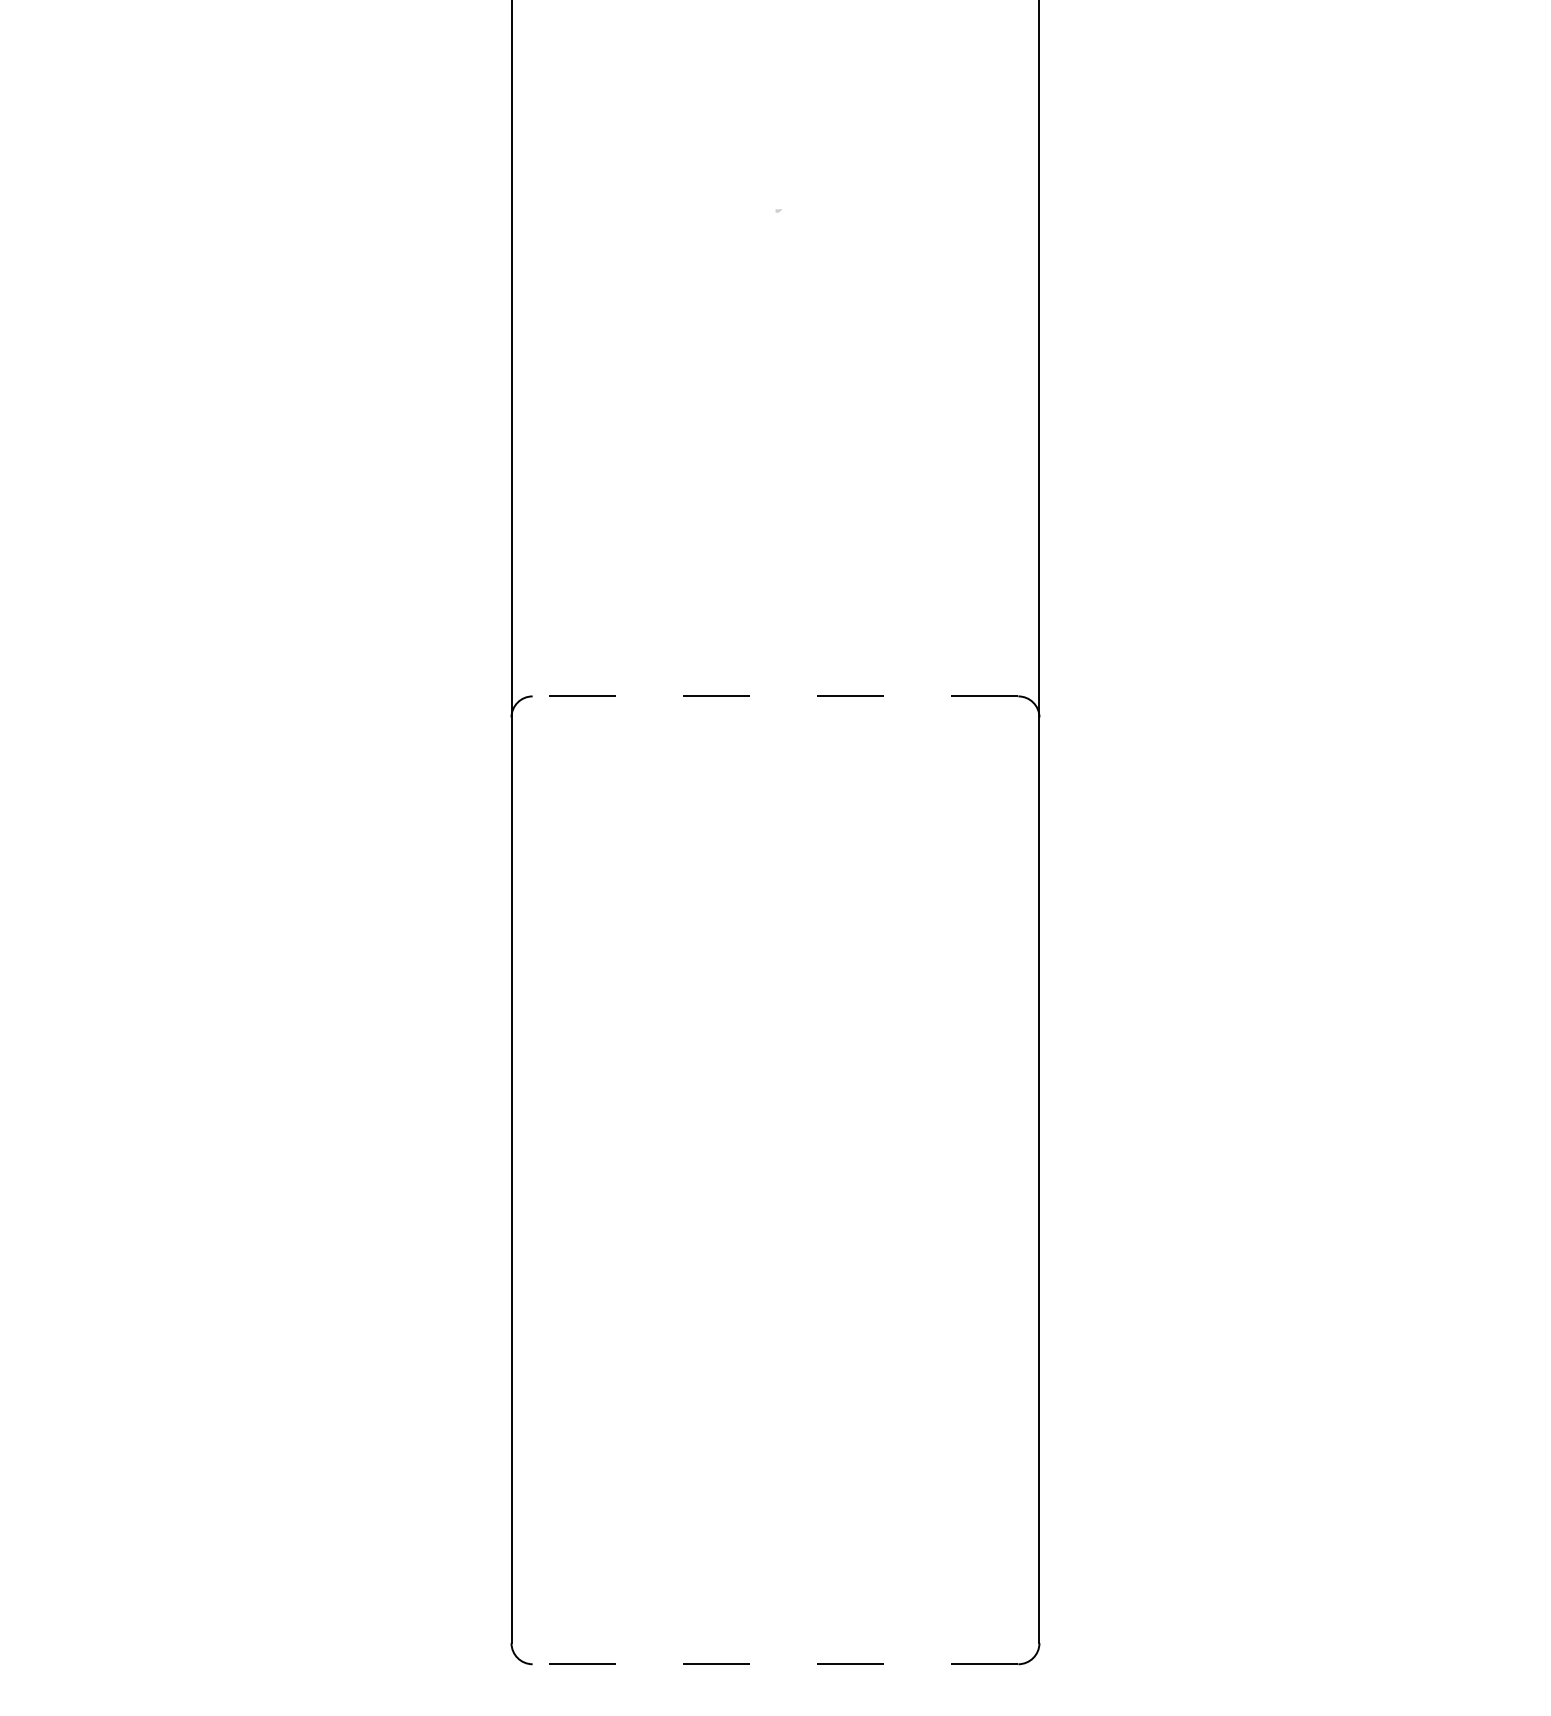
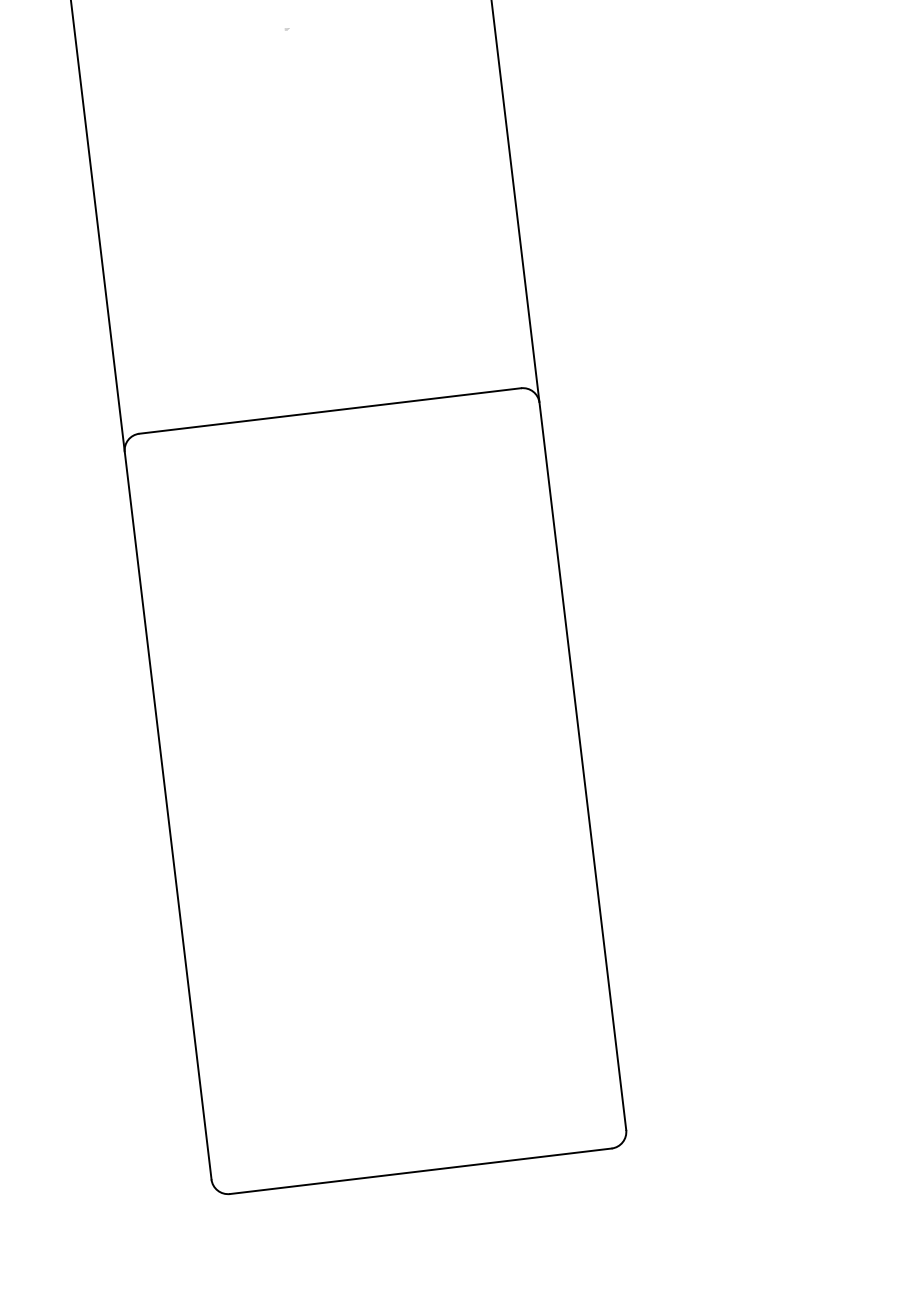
line: (775, 696) -> (330, 411), dashed -> solid
line: (775, 1664) -> (420, 1171), dashed -> solid

